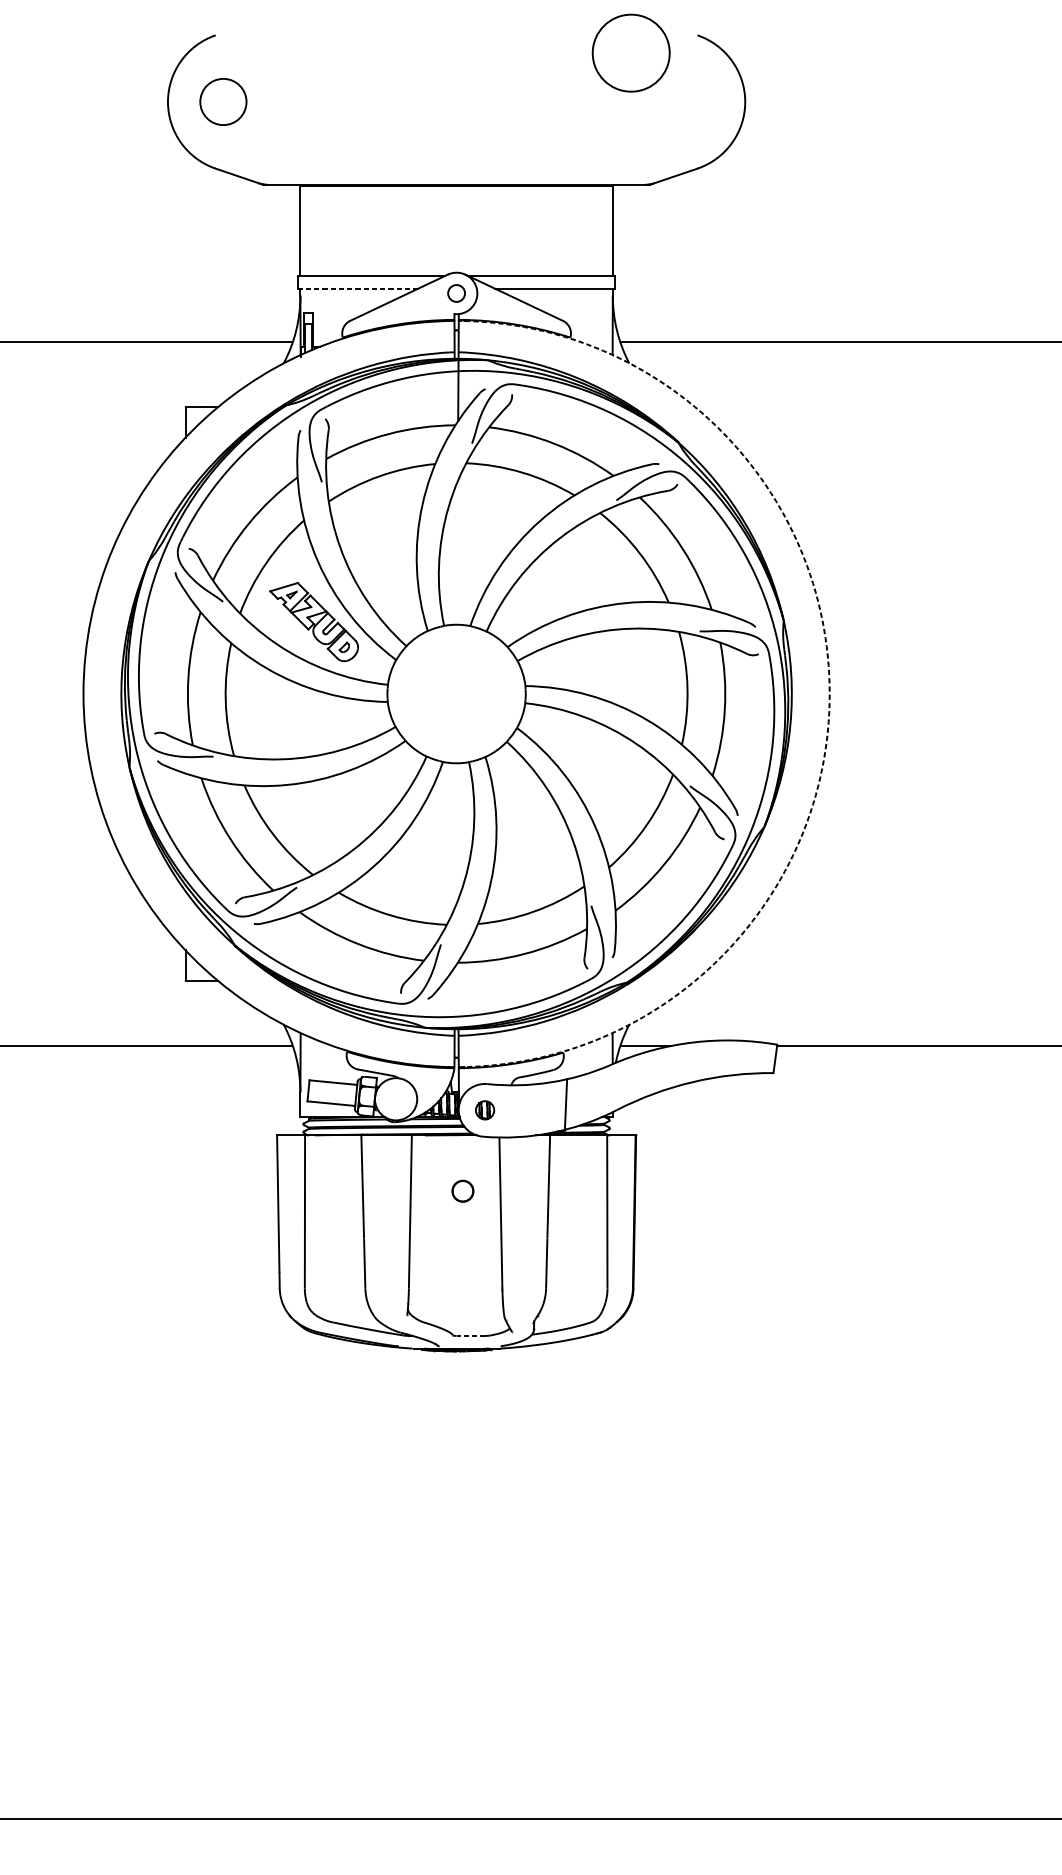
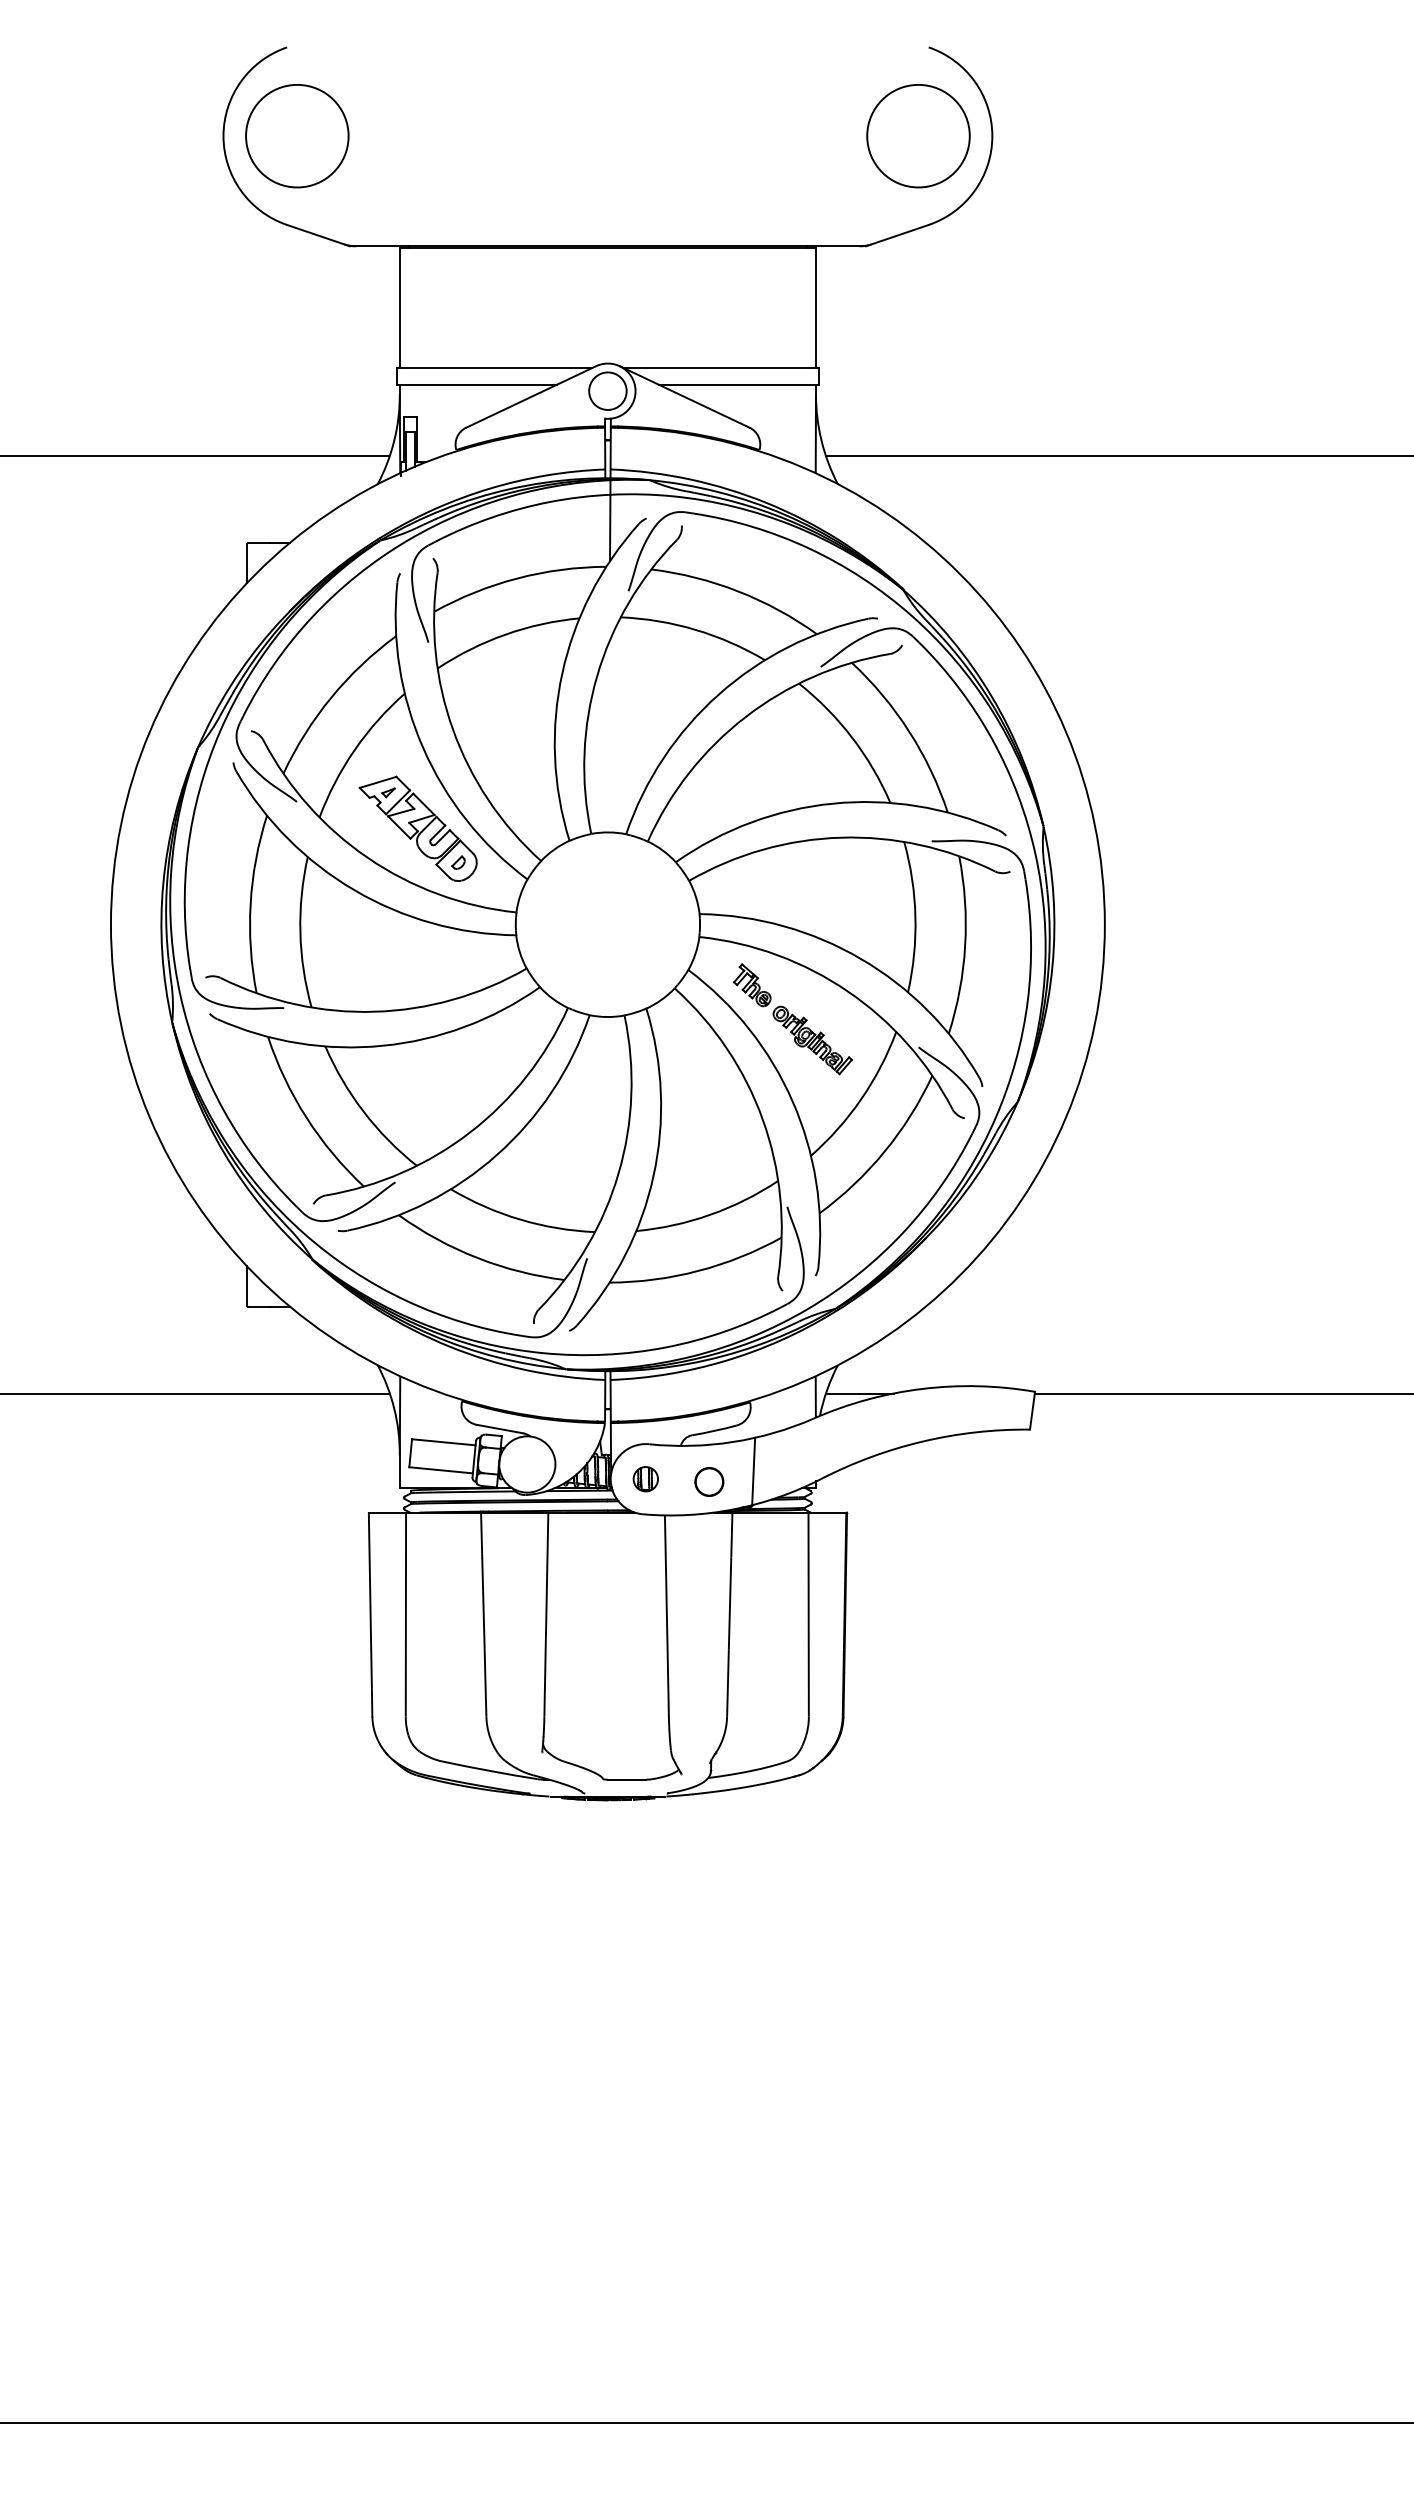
circle: (631, 53) -> (918, 136), moved
circle: (223, 101) -> (297, 135), size x1.67
line: (358, 288) -> (477, 384), dashed -> solid
circle: (456, 292) -> (607, 390), size x1.67
arc: (829, 693) -> (1104, 924), dashed -> solid
part: (595, 765) -> (792, 1019), added
circle: (463, 1190) -> (709, 1481), moved
line: (470, 1335) -> (626, 1779), dashed -> solid

